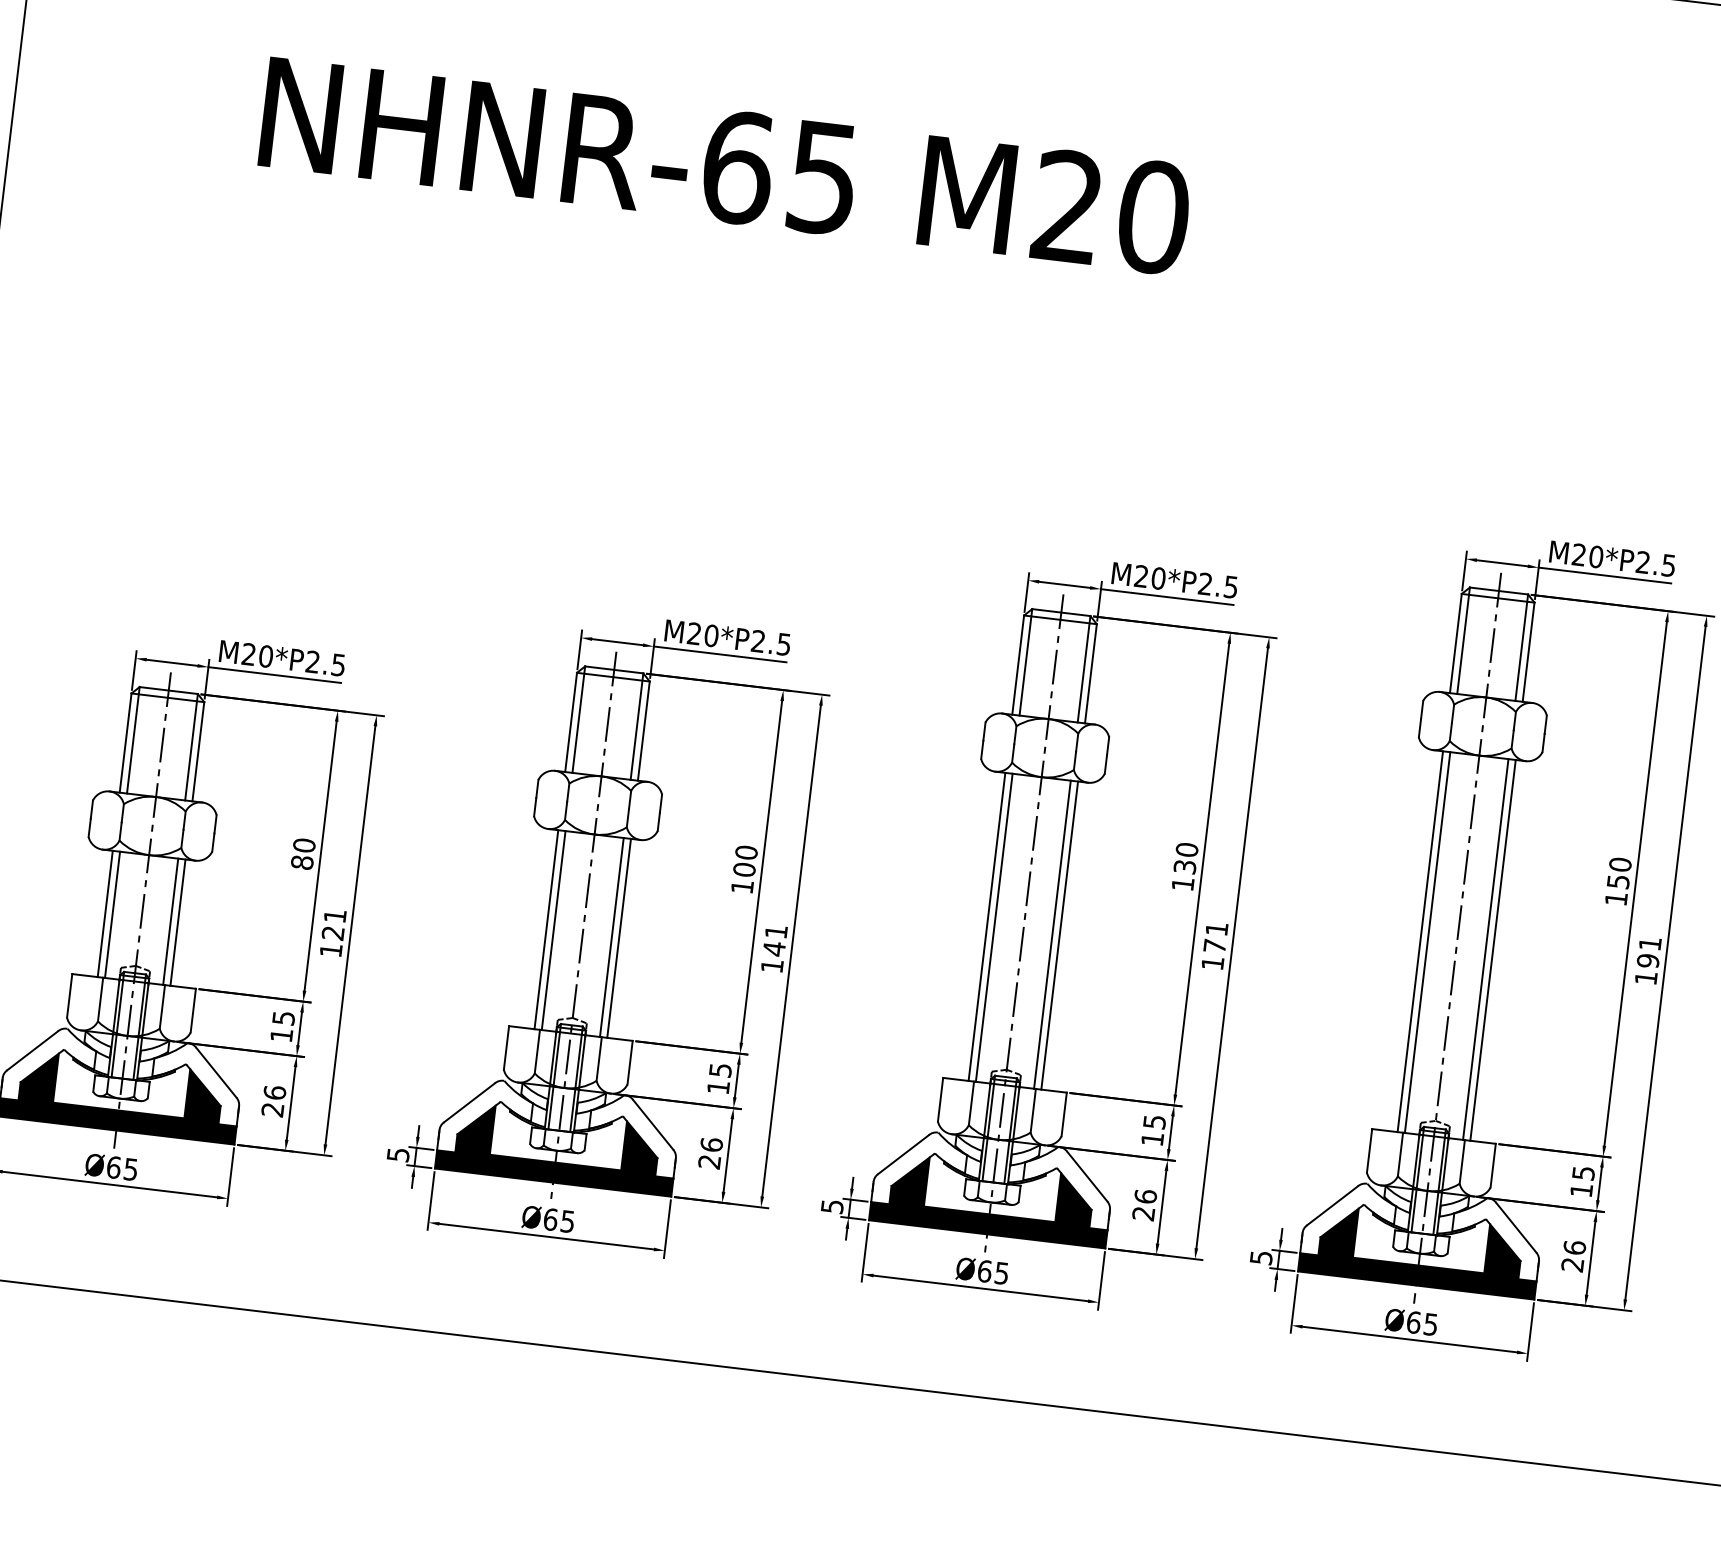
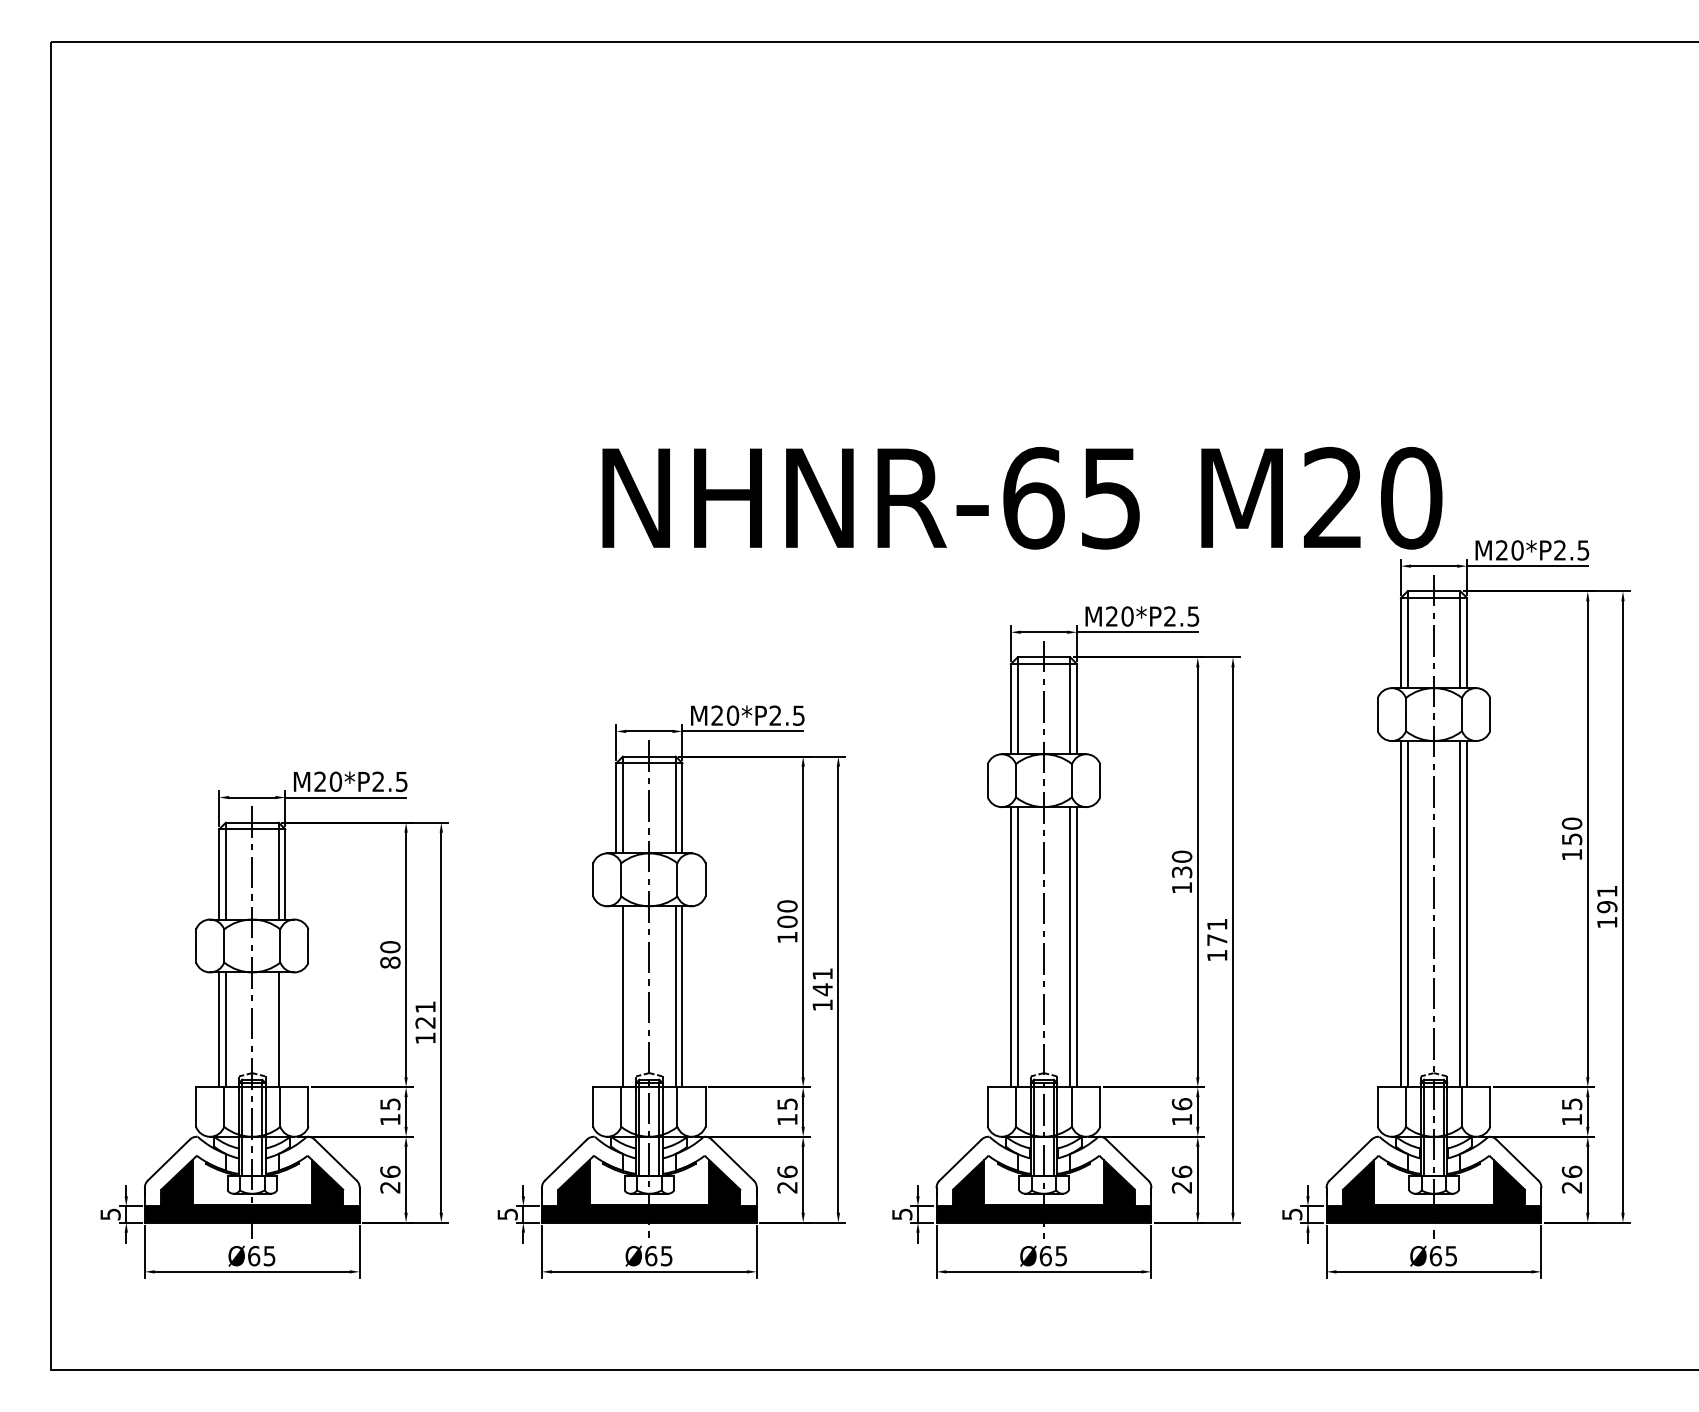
text: (725, 165) -> (1022, 497), moved
line: (178, 922) -> (285, 1029), removed
line: (546, 929) -> (616, 996), removed
text: (1153, 1122) -> (1181, 1104), 15 -> 16

